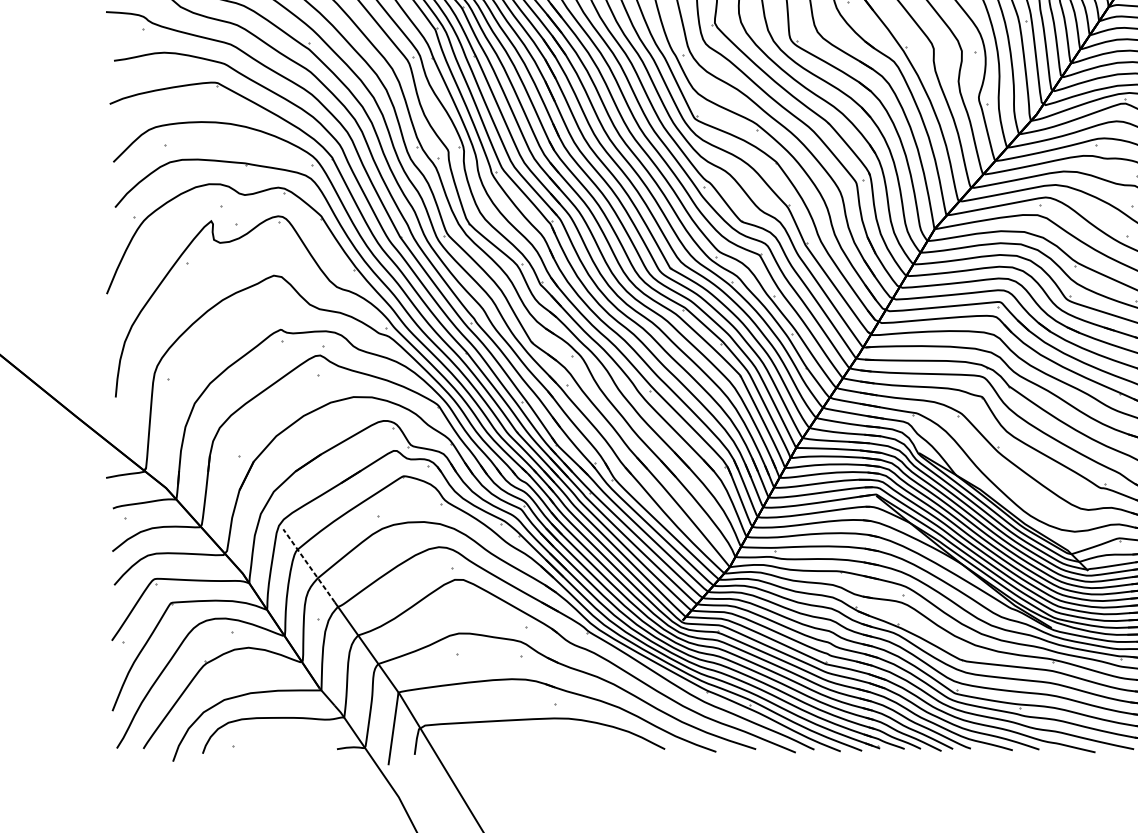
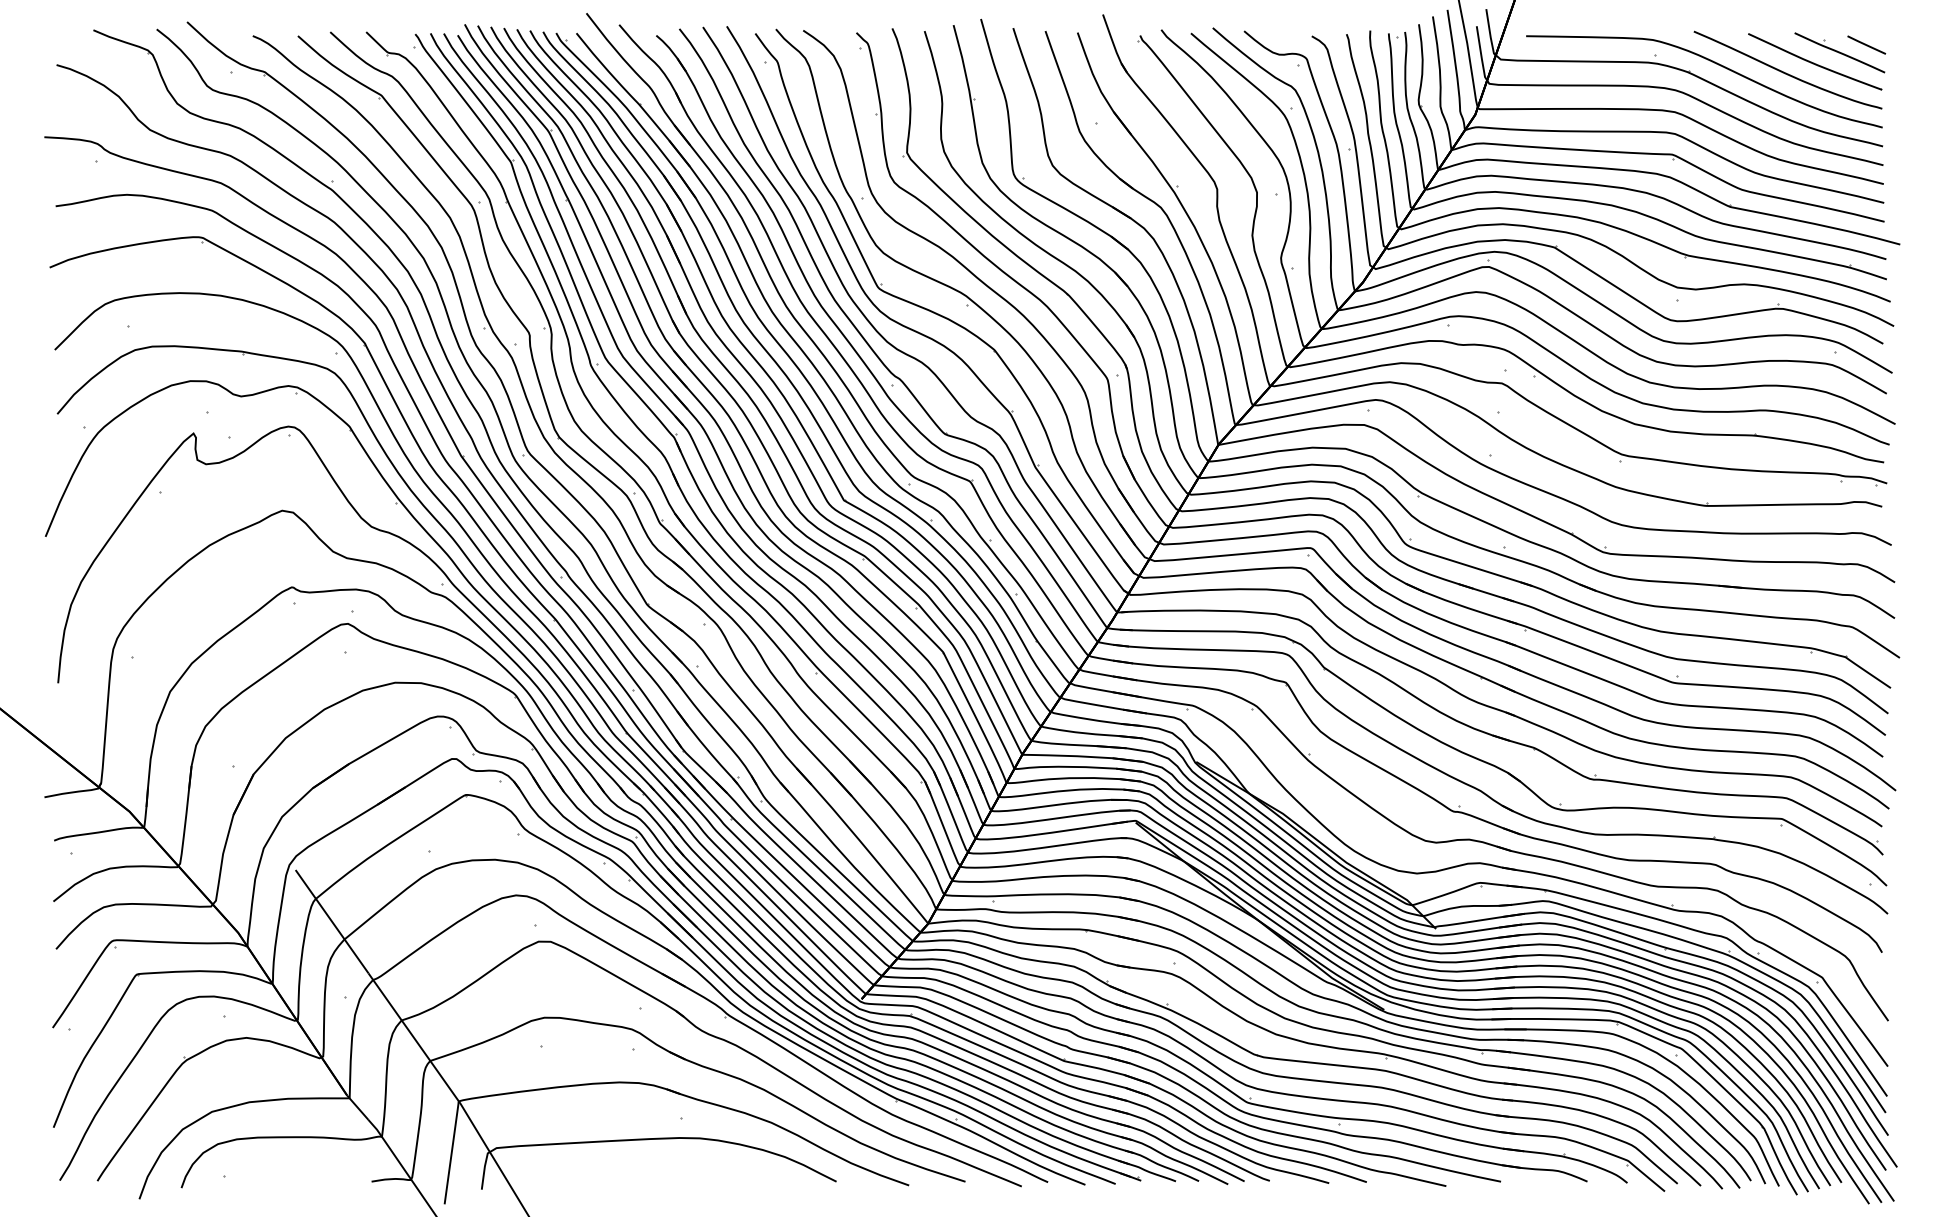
line: (308, 565) -> (331, 921), dashed -> solid

